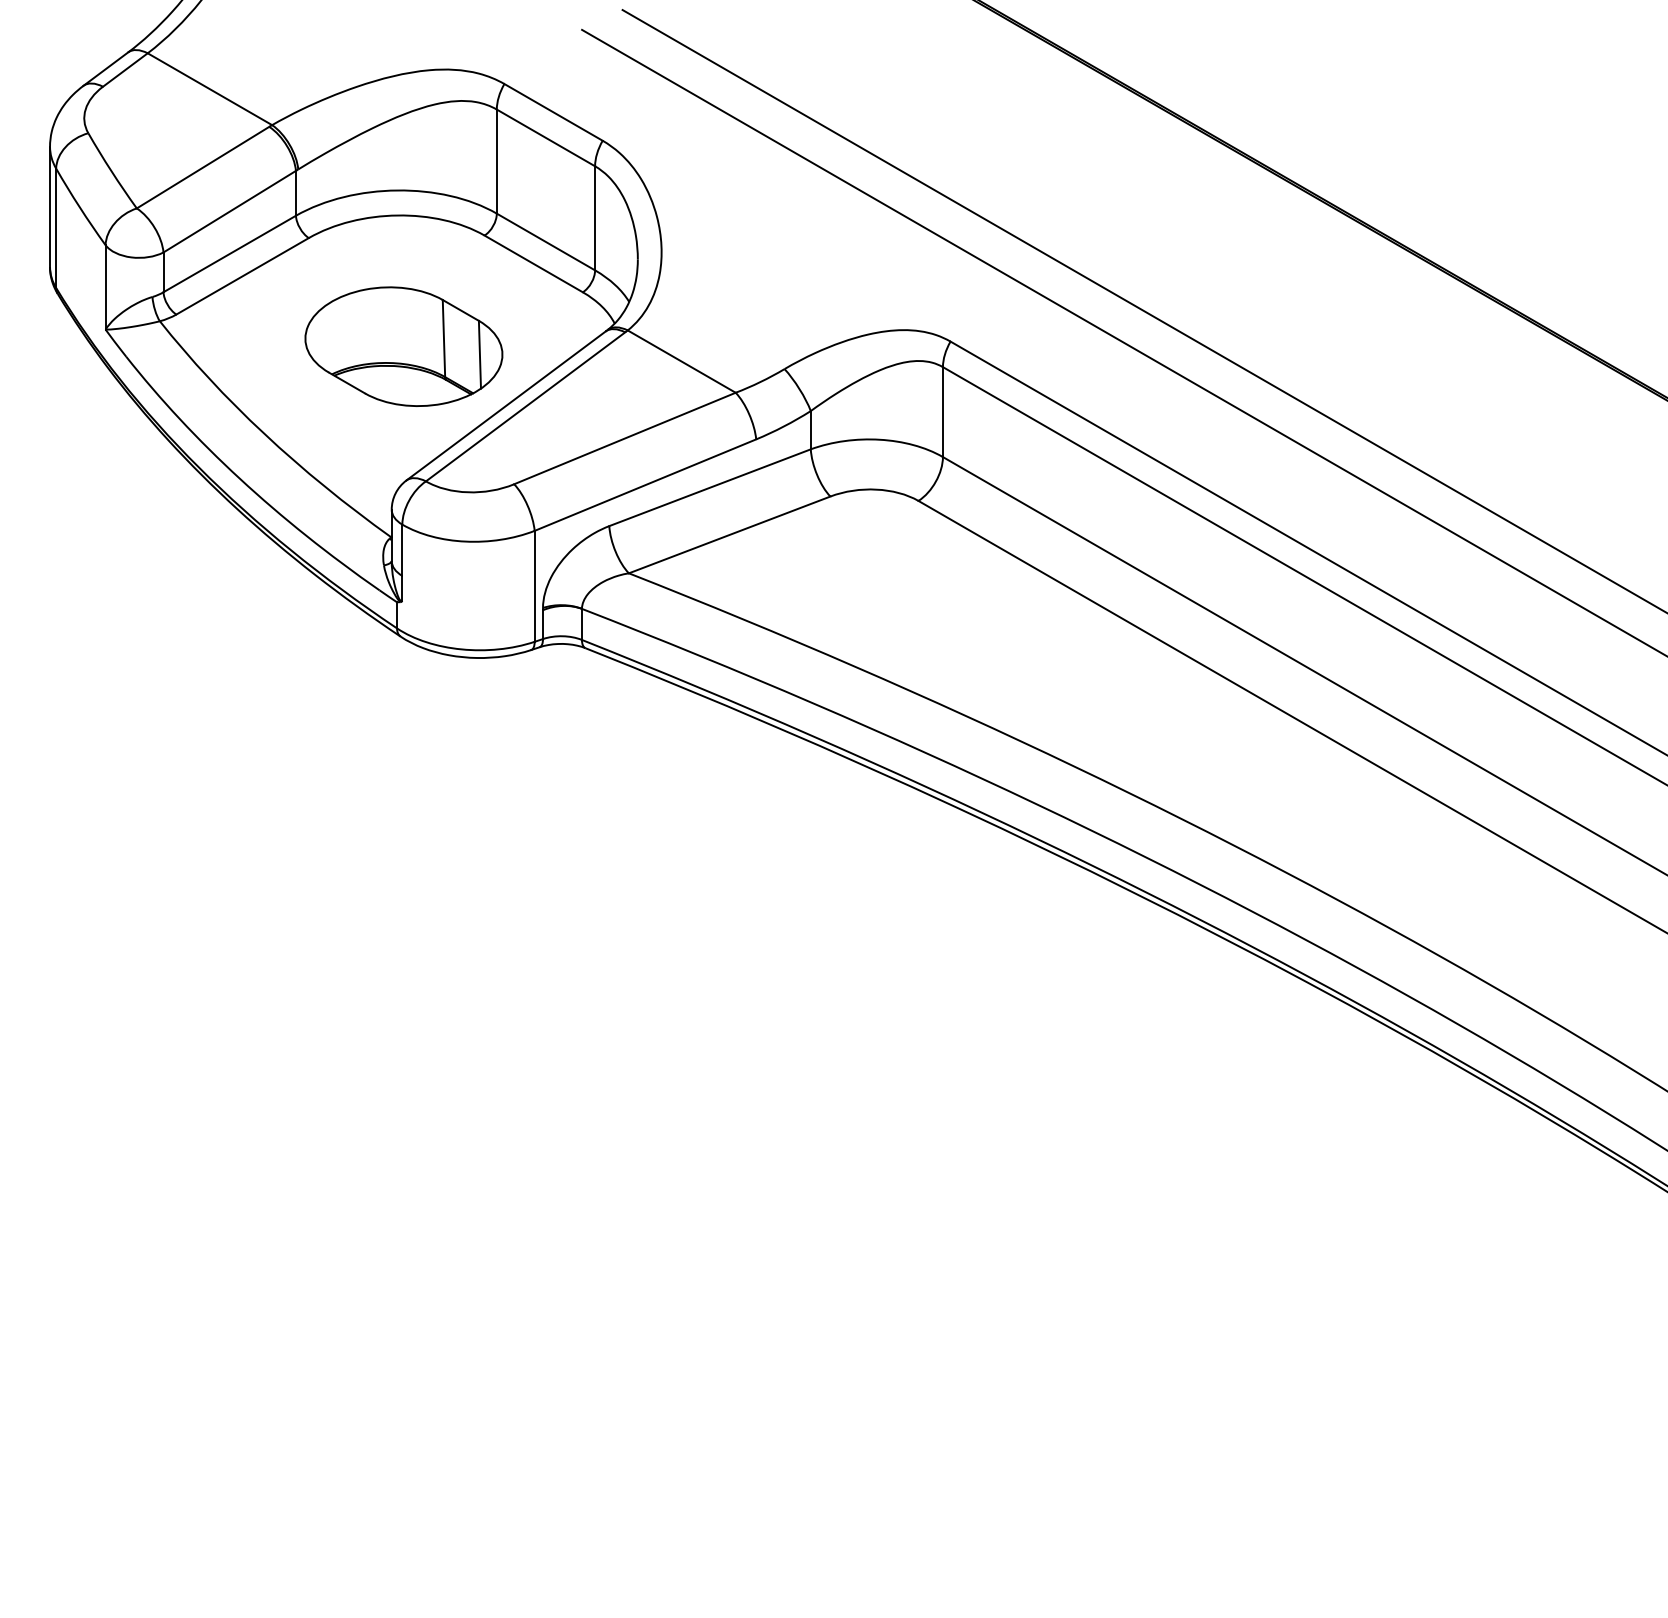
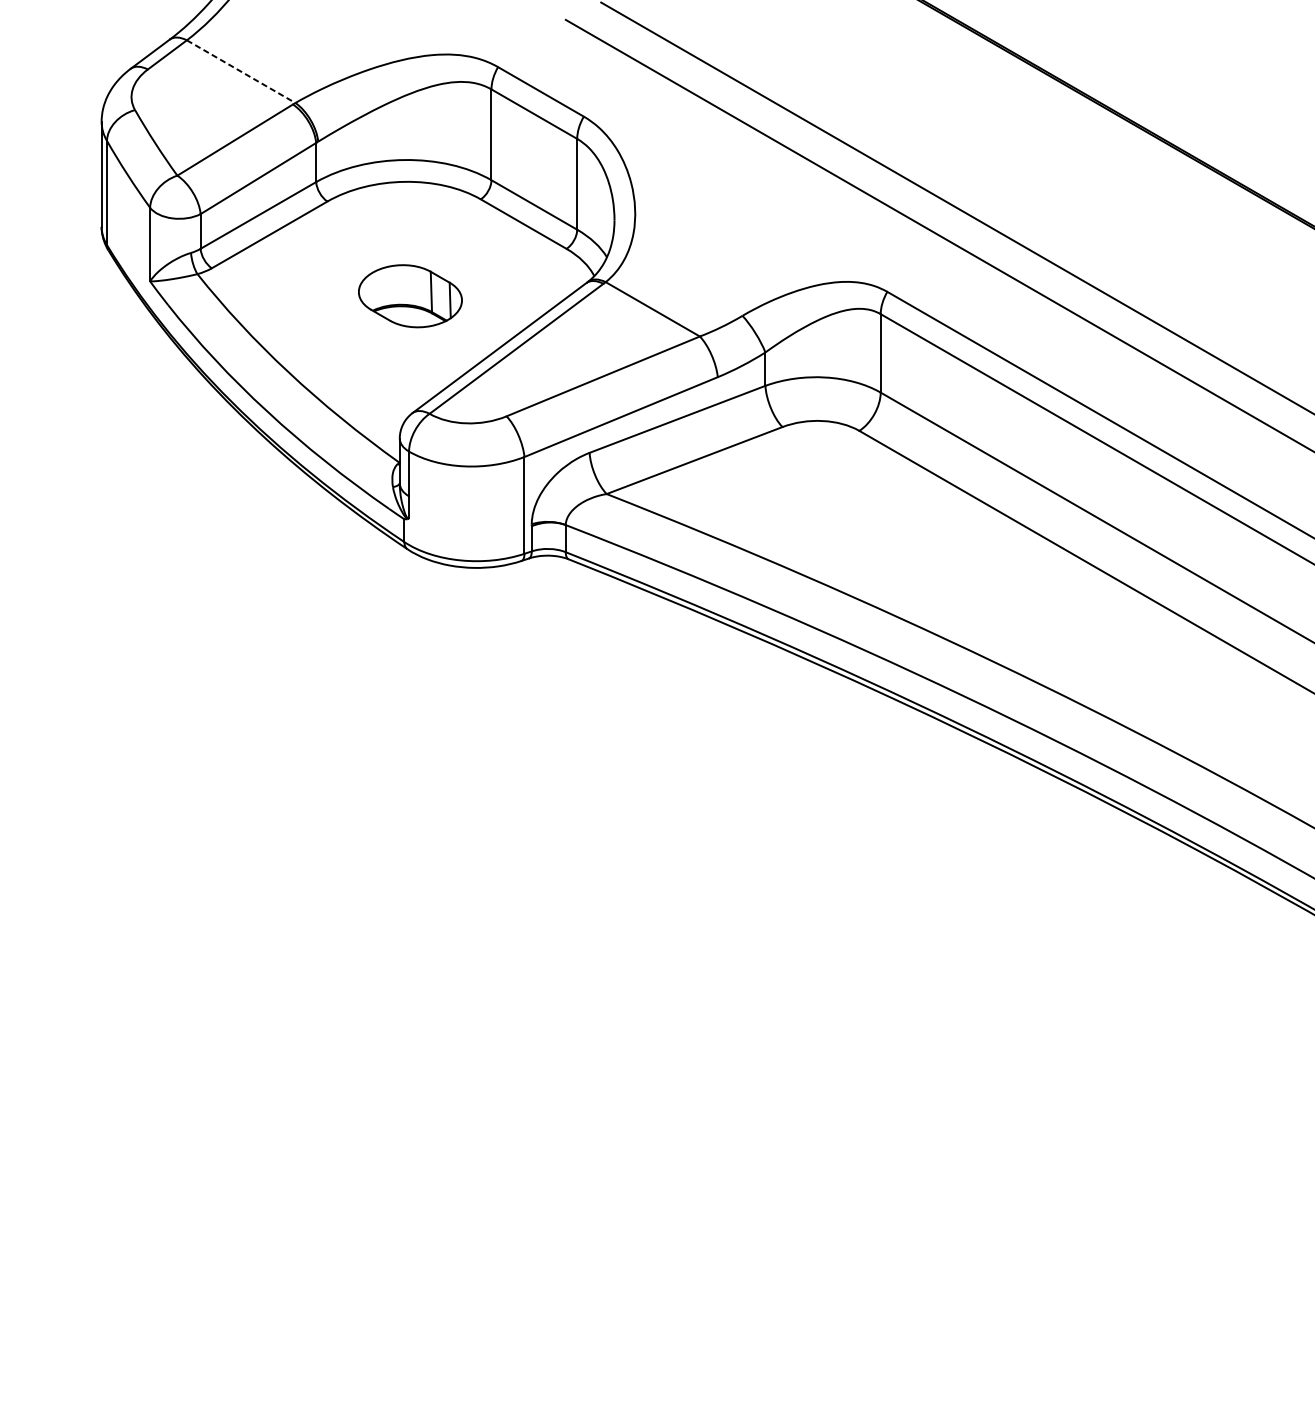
line: (209, 89) -> (240, 71), solid -> dashed
part: (403, 346) -> (410, 296), size x0.6

